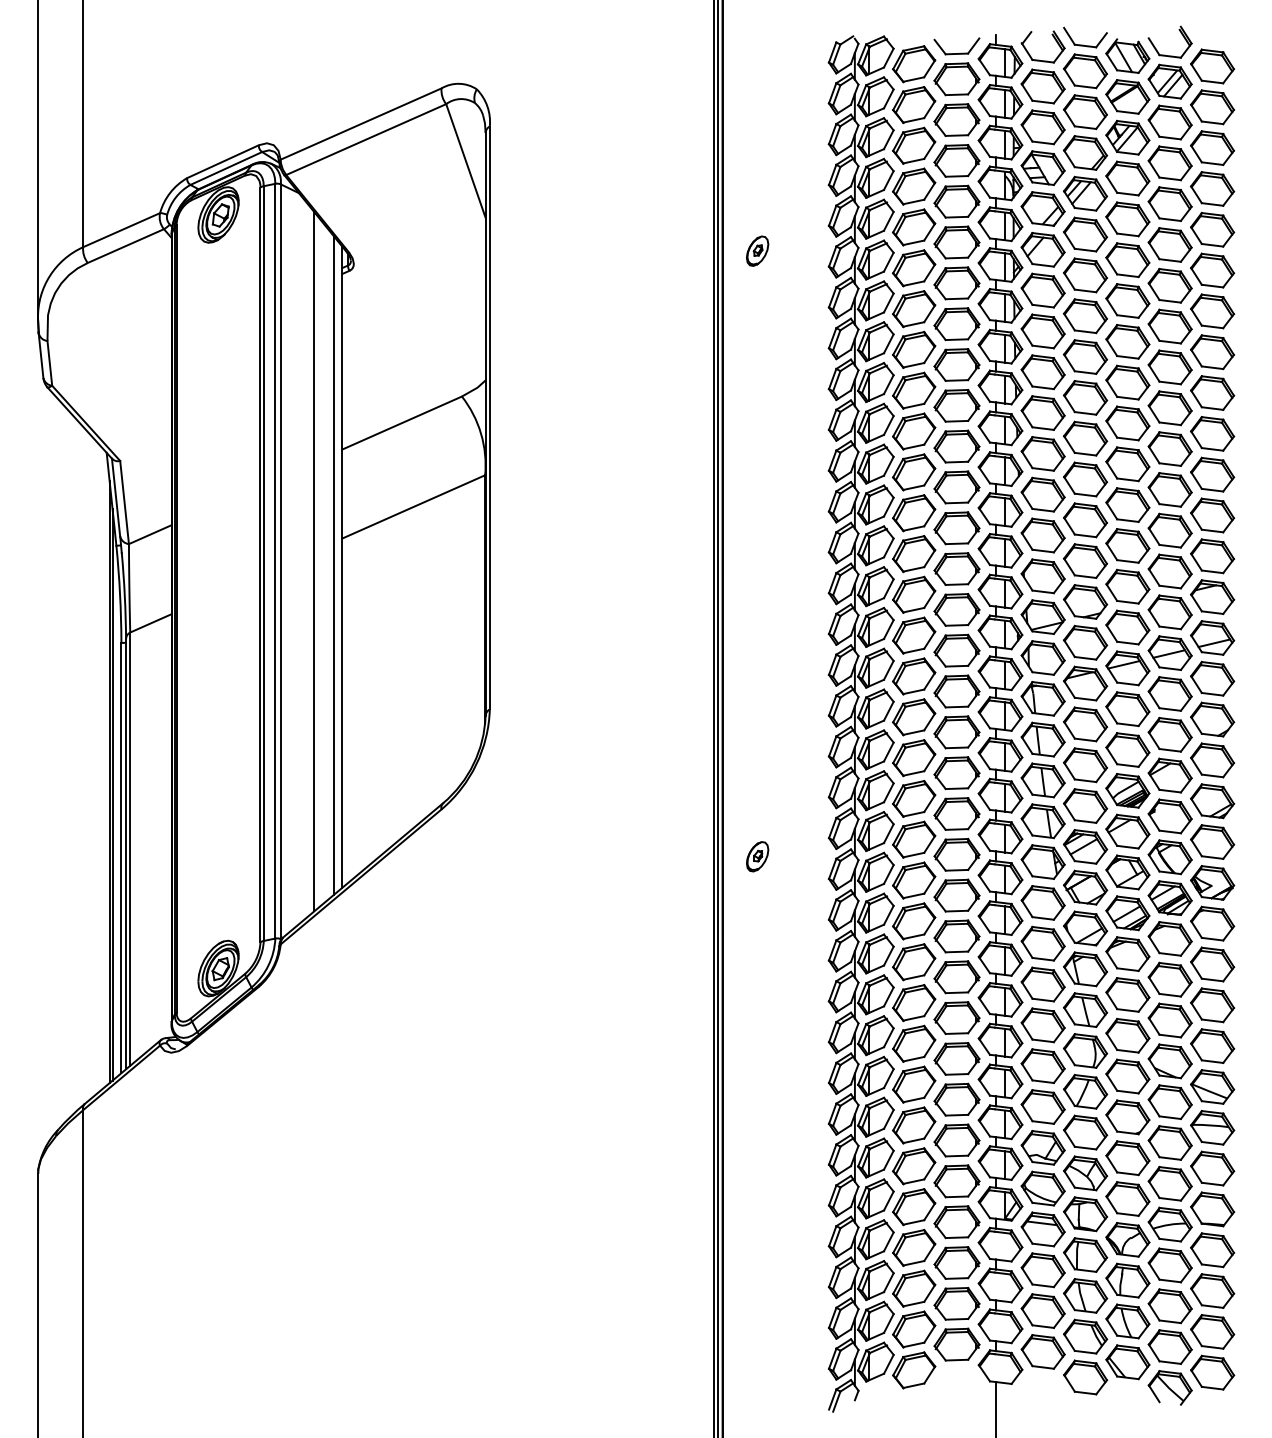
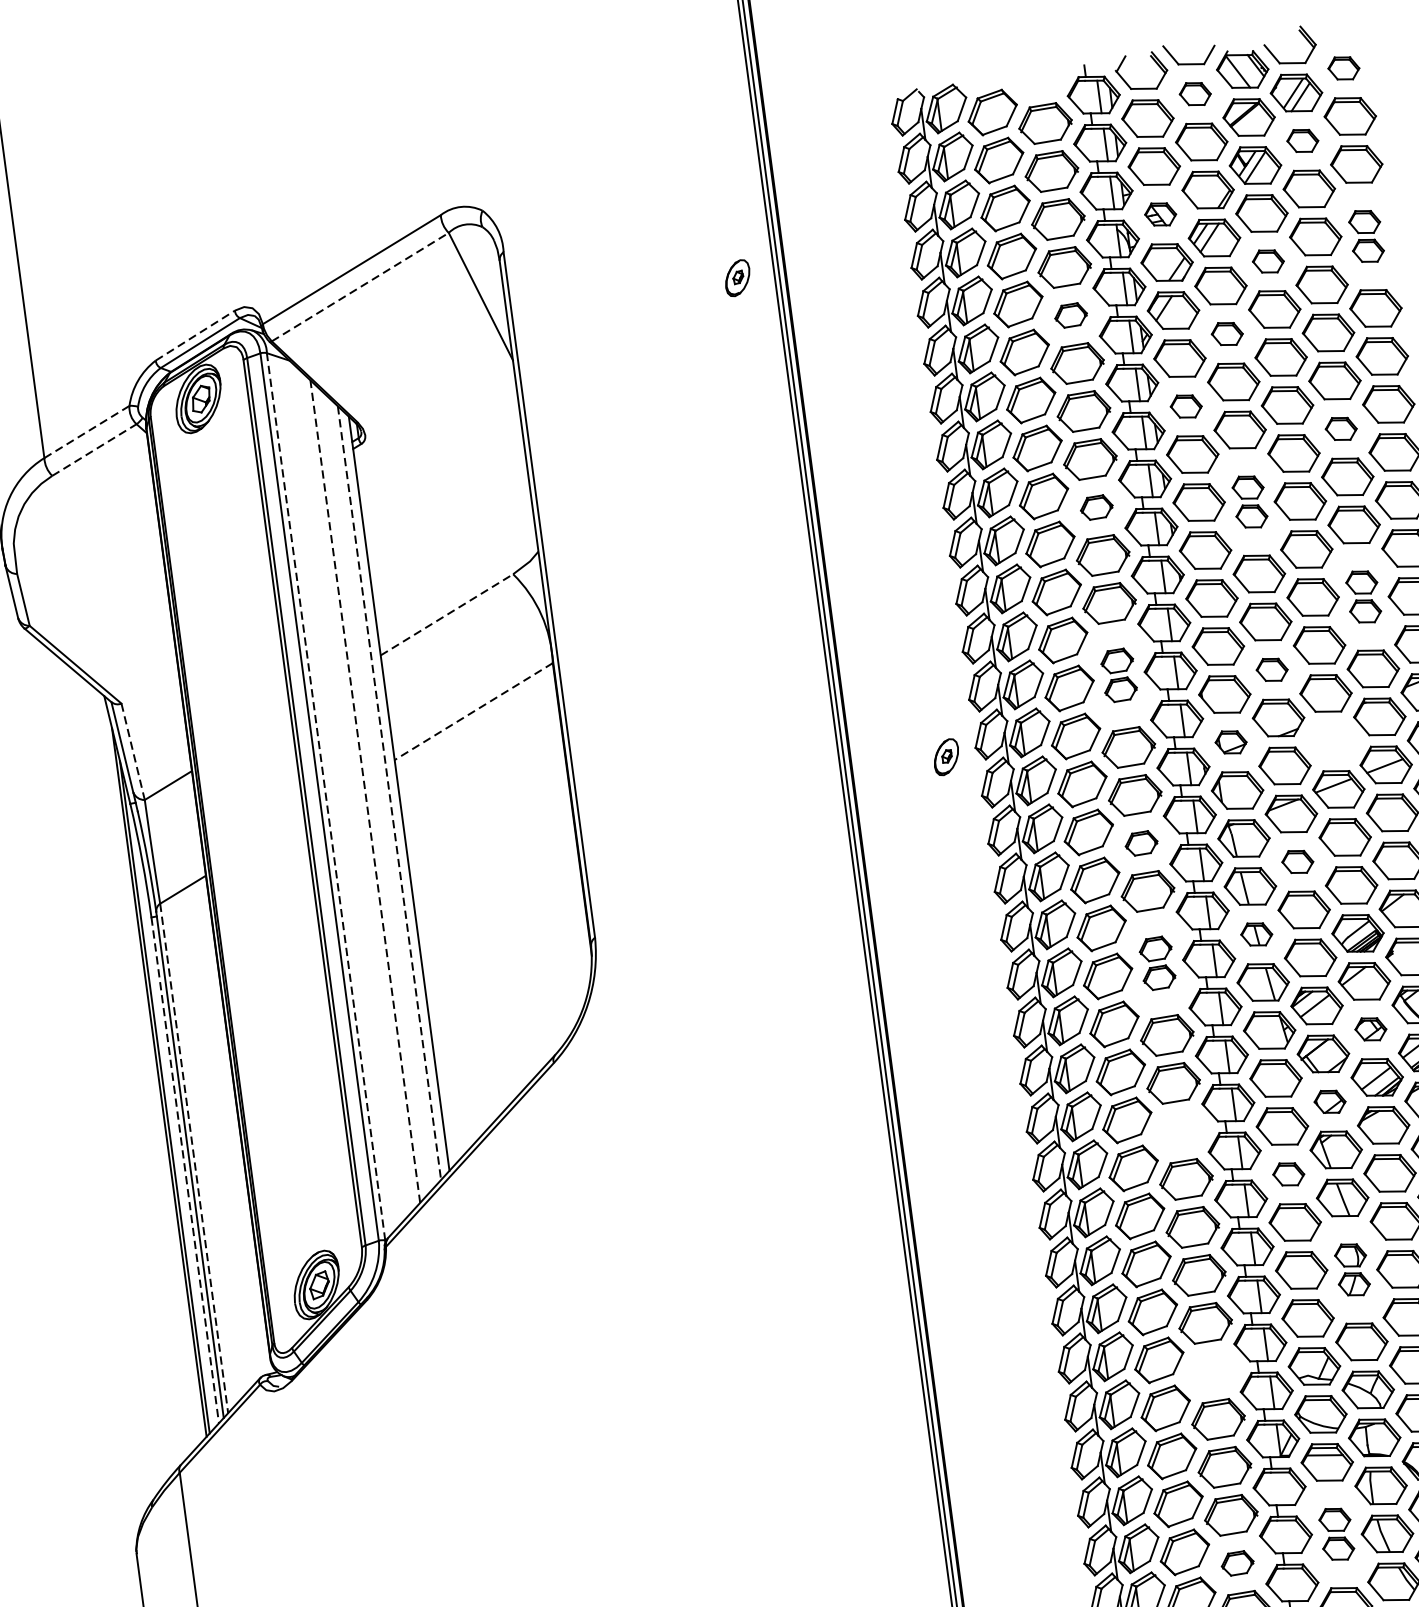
part: (956, 53) -> (1040, 93), removed
part: (1212, 66) -> (1343, 68), size x0.6
part: (1085, 71) -> (1195, 94), size x0.6
part: (1169, 122) -> (1302, 141), size x0.6
line: (366, 139) -> (360, 286), solid -> dashed
line: (223, 161) -> (195, 335), solid -> dashed
part: (1042, 167) -> (1159, 213), size x0.6
part: (1212, 209) -> (1366, 236), size x0.6
part: (1127, 219) -> (1267, 261), size x0.6
line: (122, 229) -> (87, 431), solid -> dashed
part: (956, 242) -> (1070, 315), size x0.6
line: (125, 246) -> (94, 450), solid -> dashed
part: (757, 250) -> (737, 277), moved
part: (1085, 275) -> (1227, 334), size x0.6
part: (1042, 331) -> (1185, 406), size x0.6
part: (1169, 367) -> (1340, 429), size x0.6
part: (956, 405) -> (1096, 507), size x0.6
part: (1085, 418) -> (1249, 502), size x0.6
line: (402, 422) -> (447, 614), solid -> dashed
line: (124, 502) -> (133, 751), solid -> dashed
line: (413, 507) -> (473, 712), solid -> dashed
part: (1169, 510) -> (1362, 597), size x0.6
part: (956, 548) -> (1118, 675), size x0.6
part: (1085, 560) -> (1272, 669), size x0.6
line: (280, 561) -> (325, 796), solid -> dashed
line: (314, 561) -> (365, 791), solid -> dashed
line: (334, 566) -> (389, 794), solid -> dashed
part: (1042, 616) -> (1230, 741), size x0.6
part: (1127, 627) -> (1331, 741), removed
part: (956, 691) -> (1140, 843), size x0.6
part: (1085, 724) -> (1297, 862), size x0.6
part: (1042, 780) -> (1256, 934), size x0.6
part: (956, 793) -> (1156, 963), size x0.6
line: (130, 849) -> (194, 1158), solid -> dashed
part: (757, 856) -> (946, 756), moved
line: (121, 858) -> (185, 1170), solid -> dashed
part: (1127, 872) -> (1370, 1029), size x0.6
part: (1085, 928) -> (1329, 1101), size x0.6
part: (956, 936) -> (1179, 1131), removed
part: (1042, 984) -> (1288, 1174), size x0.6
part: (1085, 1071) -> (1352, 1270), size x0.6
part: (956, 1140) -> (1211, 1371), removed
part: (1042, 1290) -> (1336, 1534), size x0.6
part: (956, 1303) -> (1236, 1563), size x0.6

